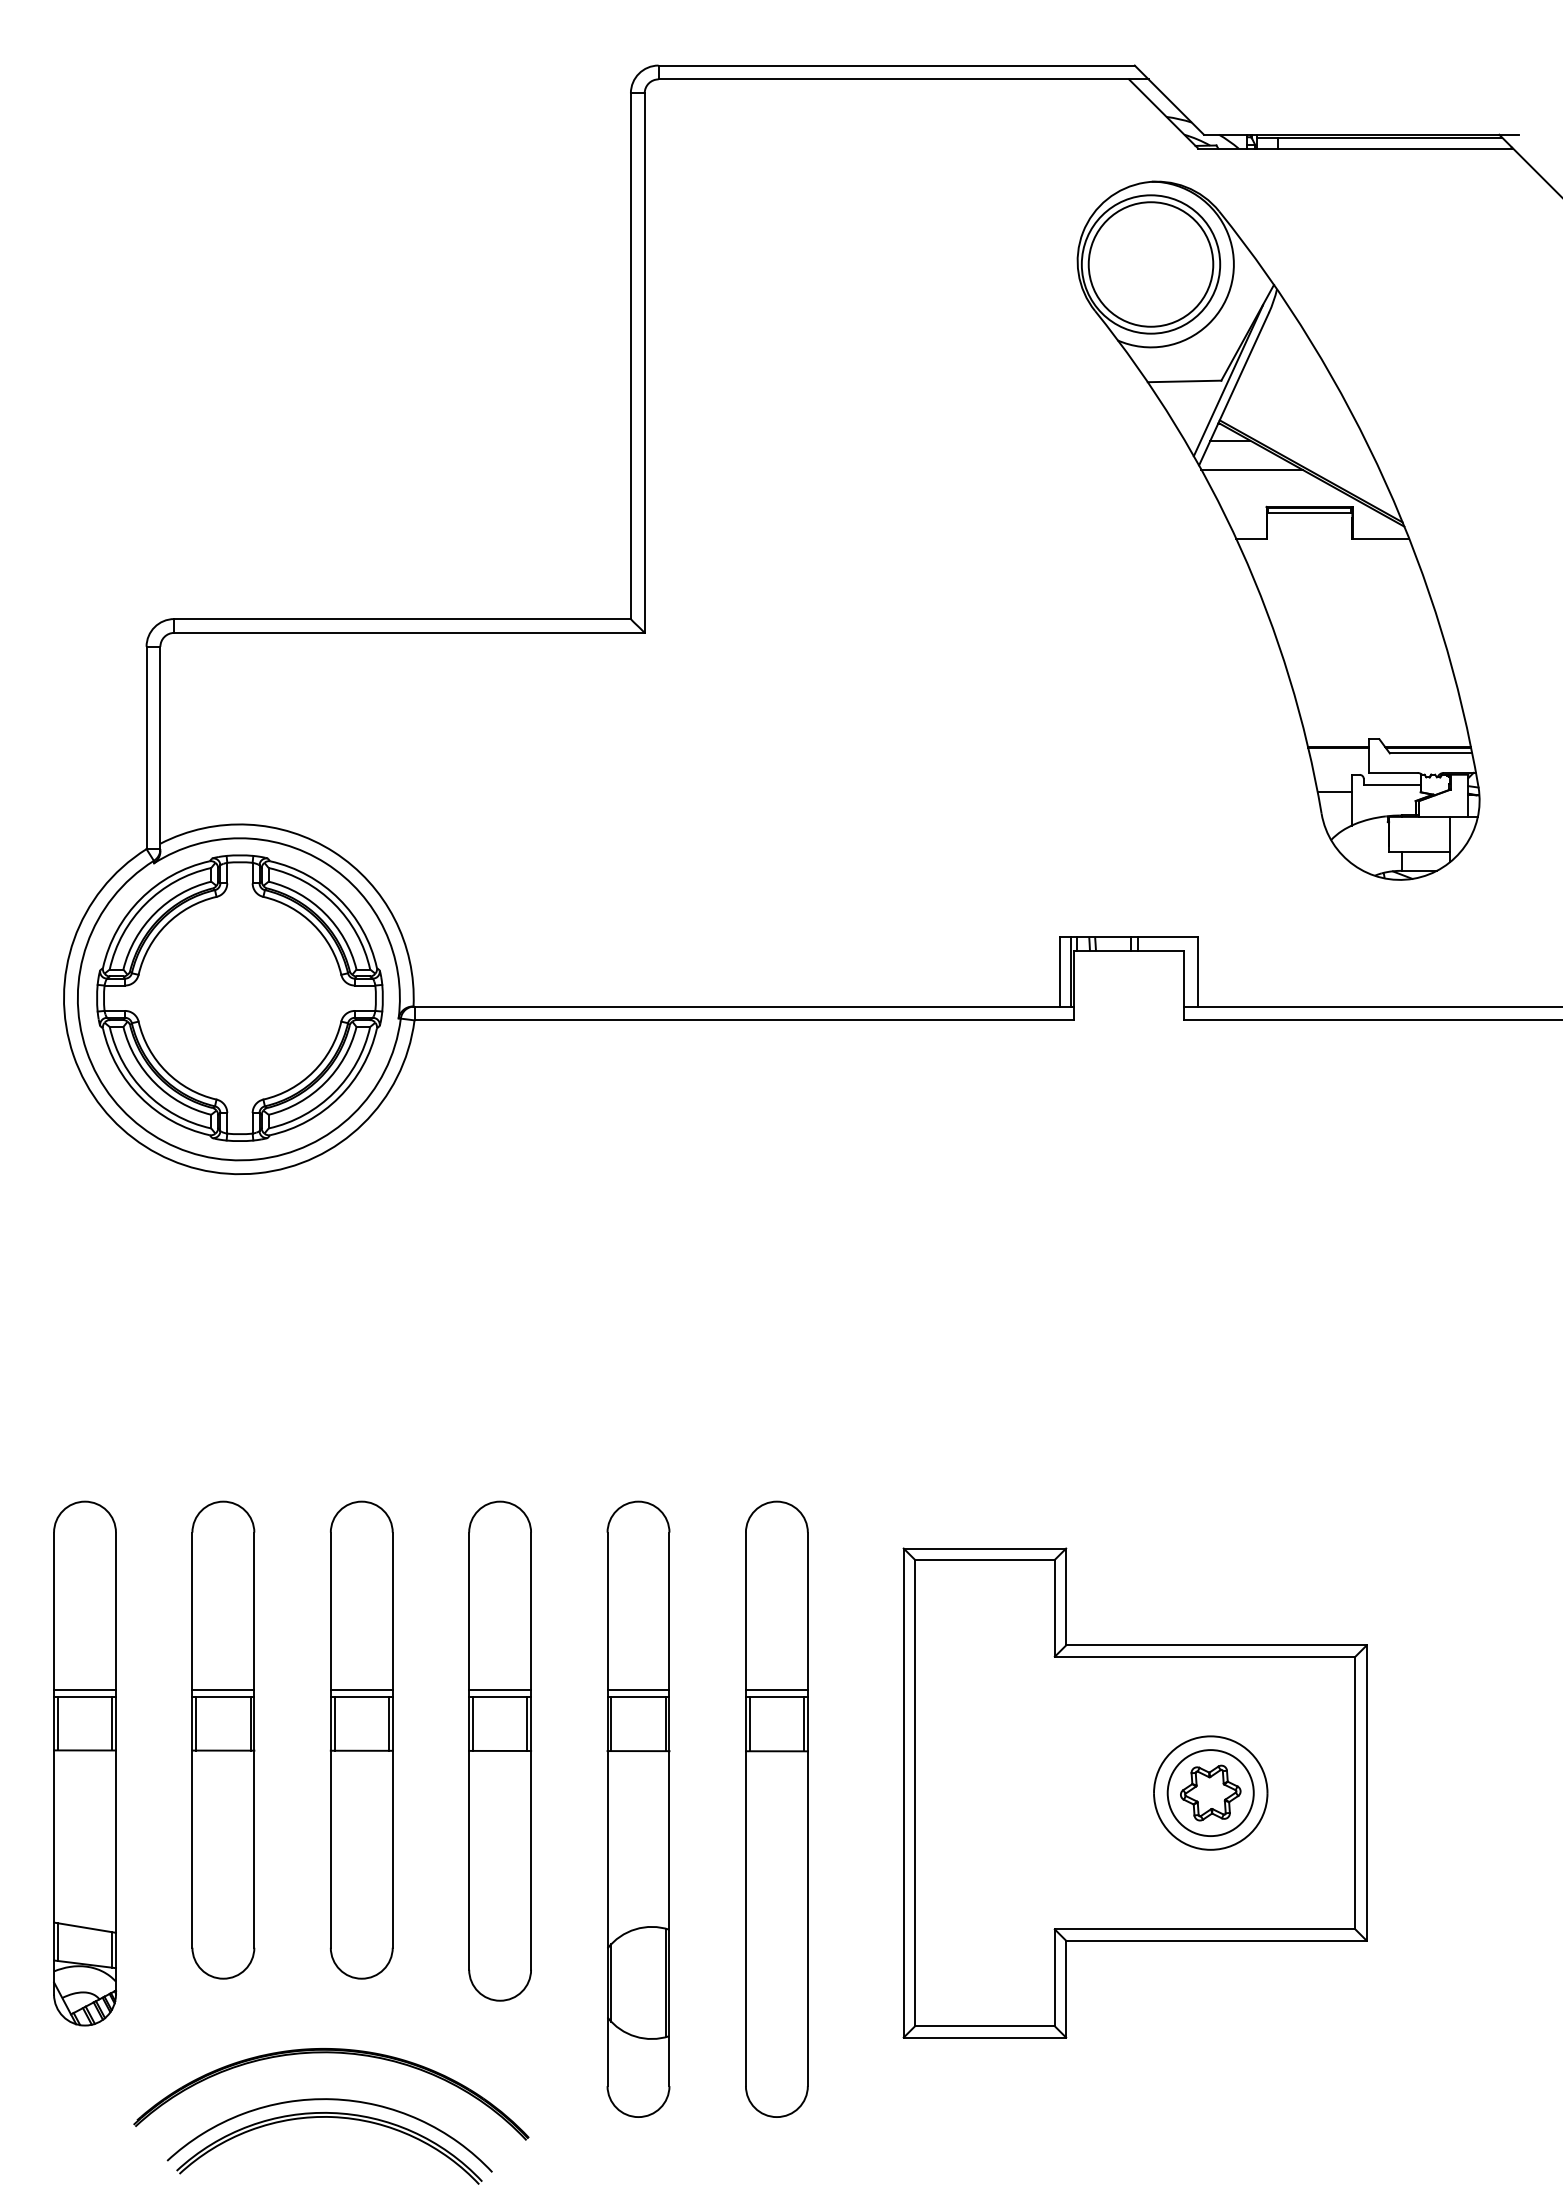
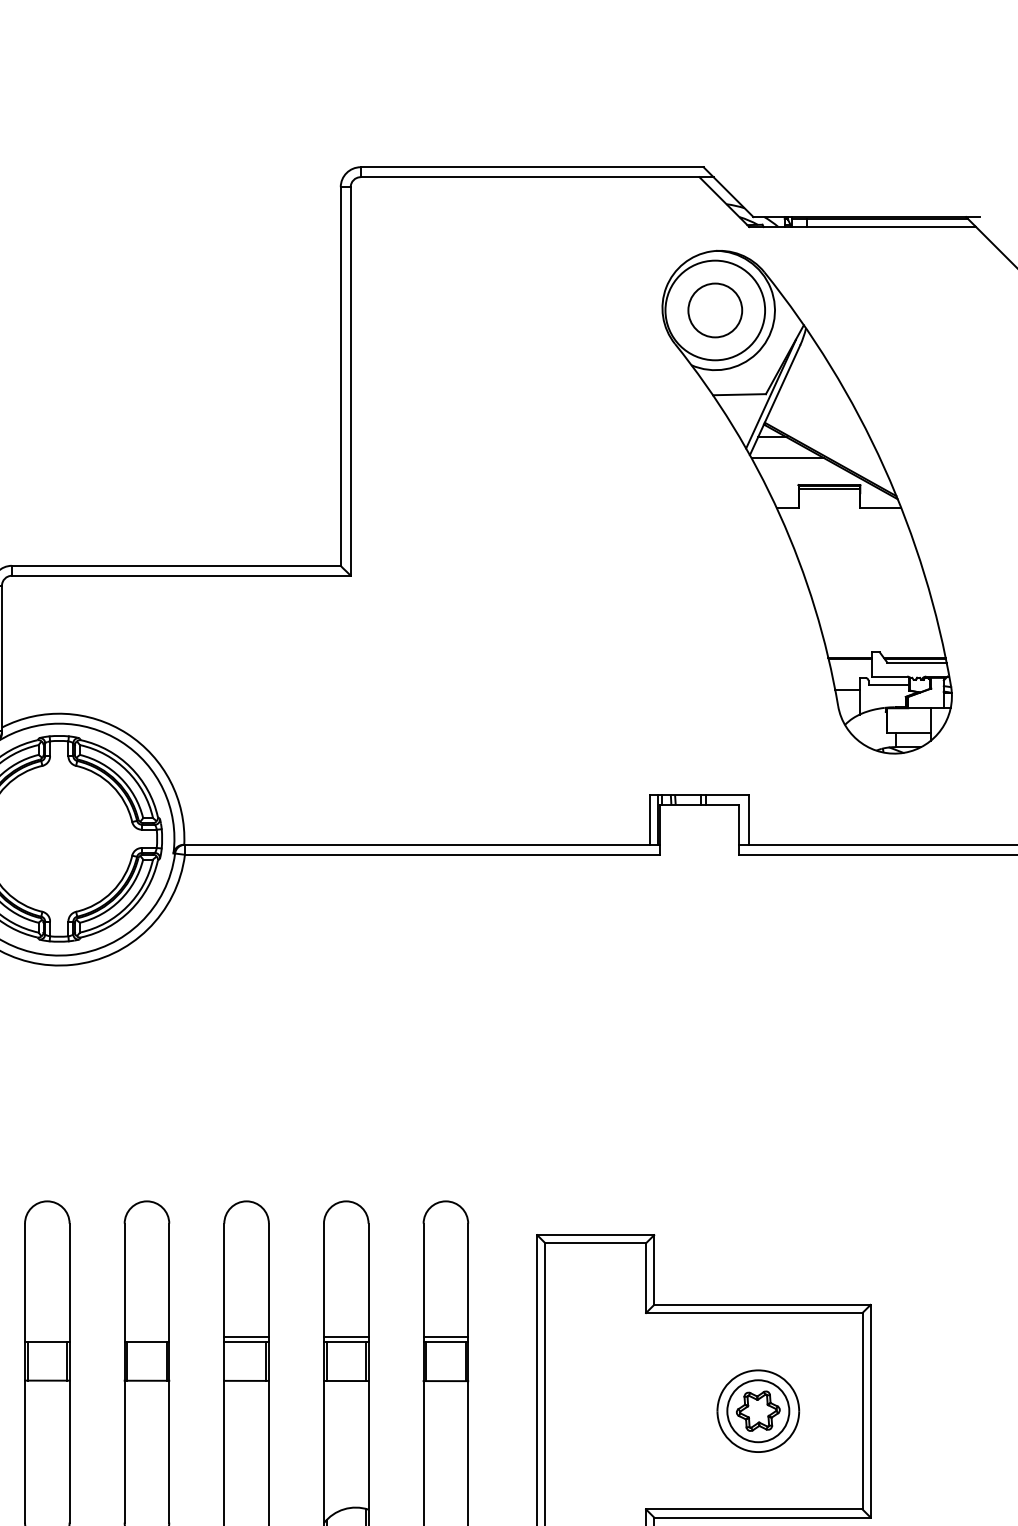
circle: (1150, 264) -> (714, 310), size x0.6
line: (223, 1690) -> (47, 1337), removed
line: (361, 1690) -> (146, 1337), removed
line: (472, 1723) -> (226, 1361), removed

